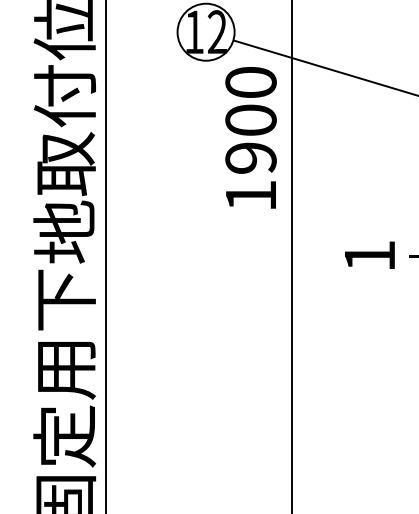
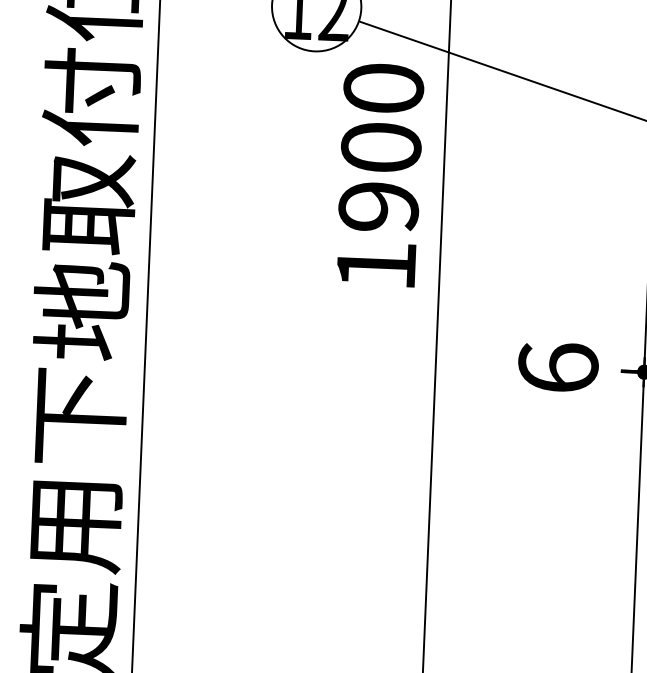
text: (369, 255) -> (557, 366), 1 -> 6

